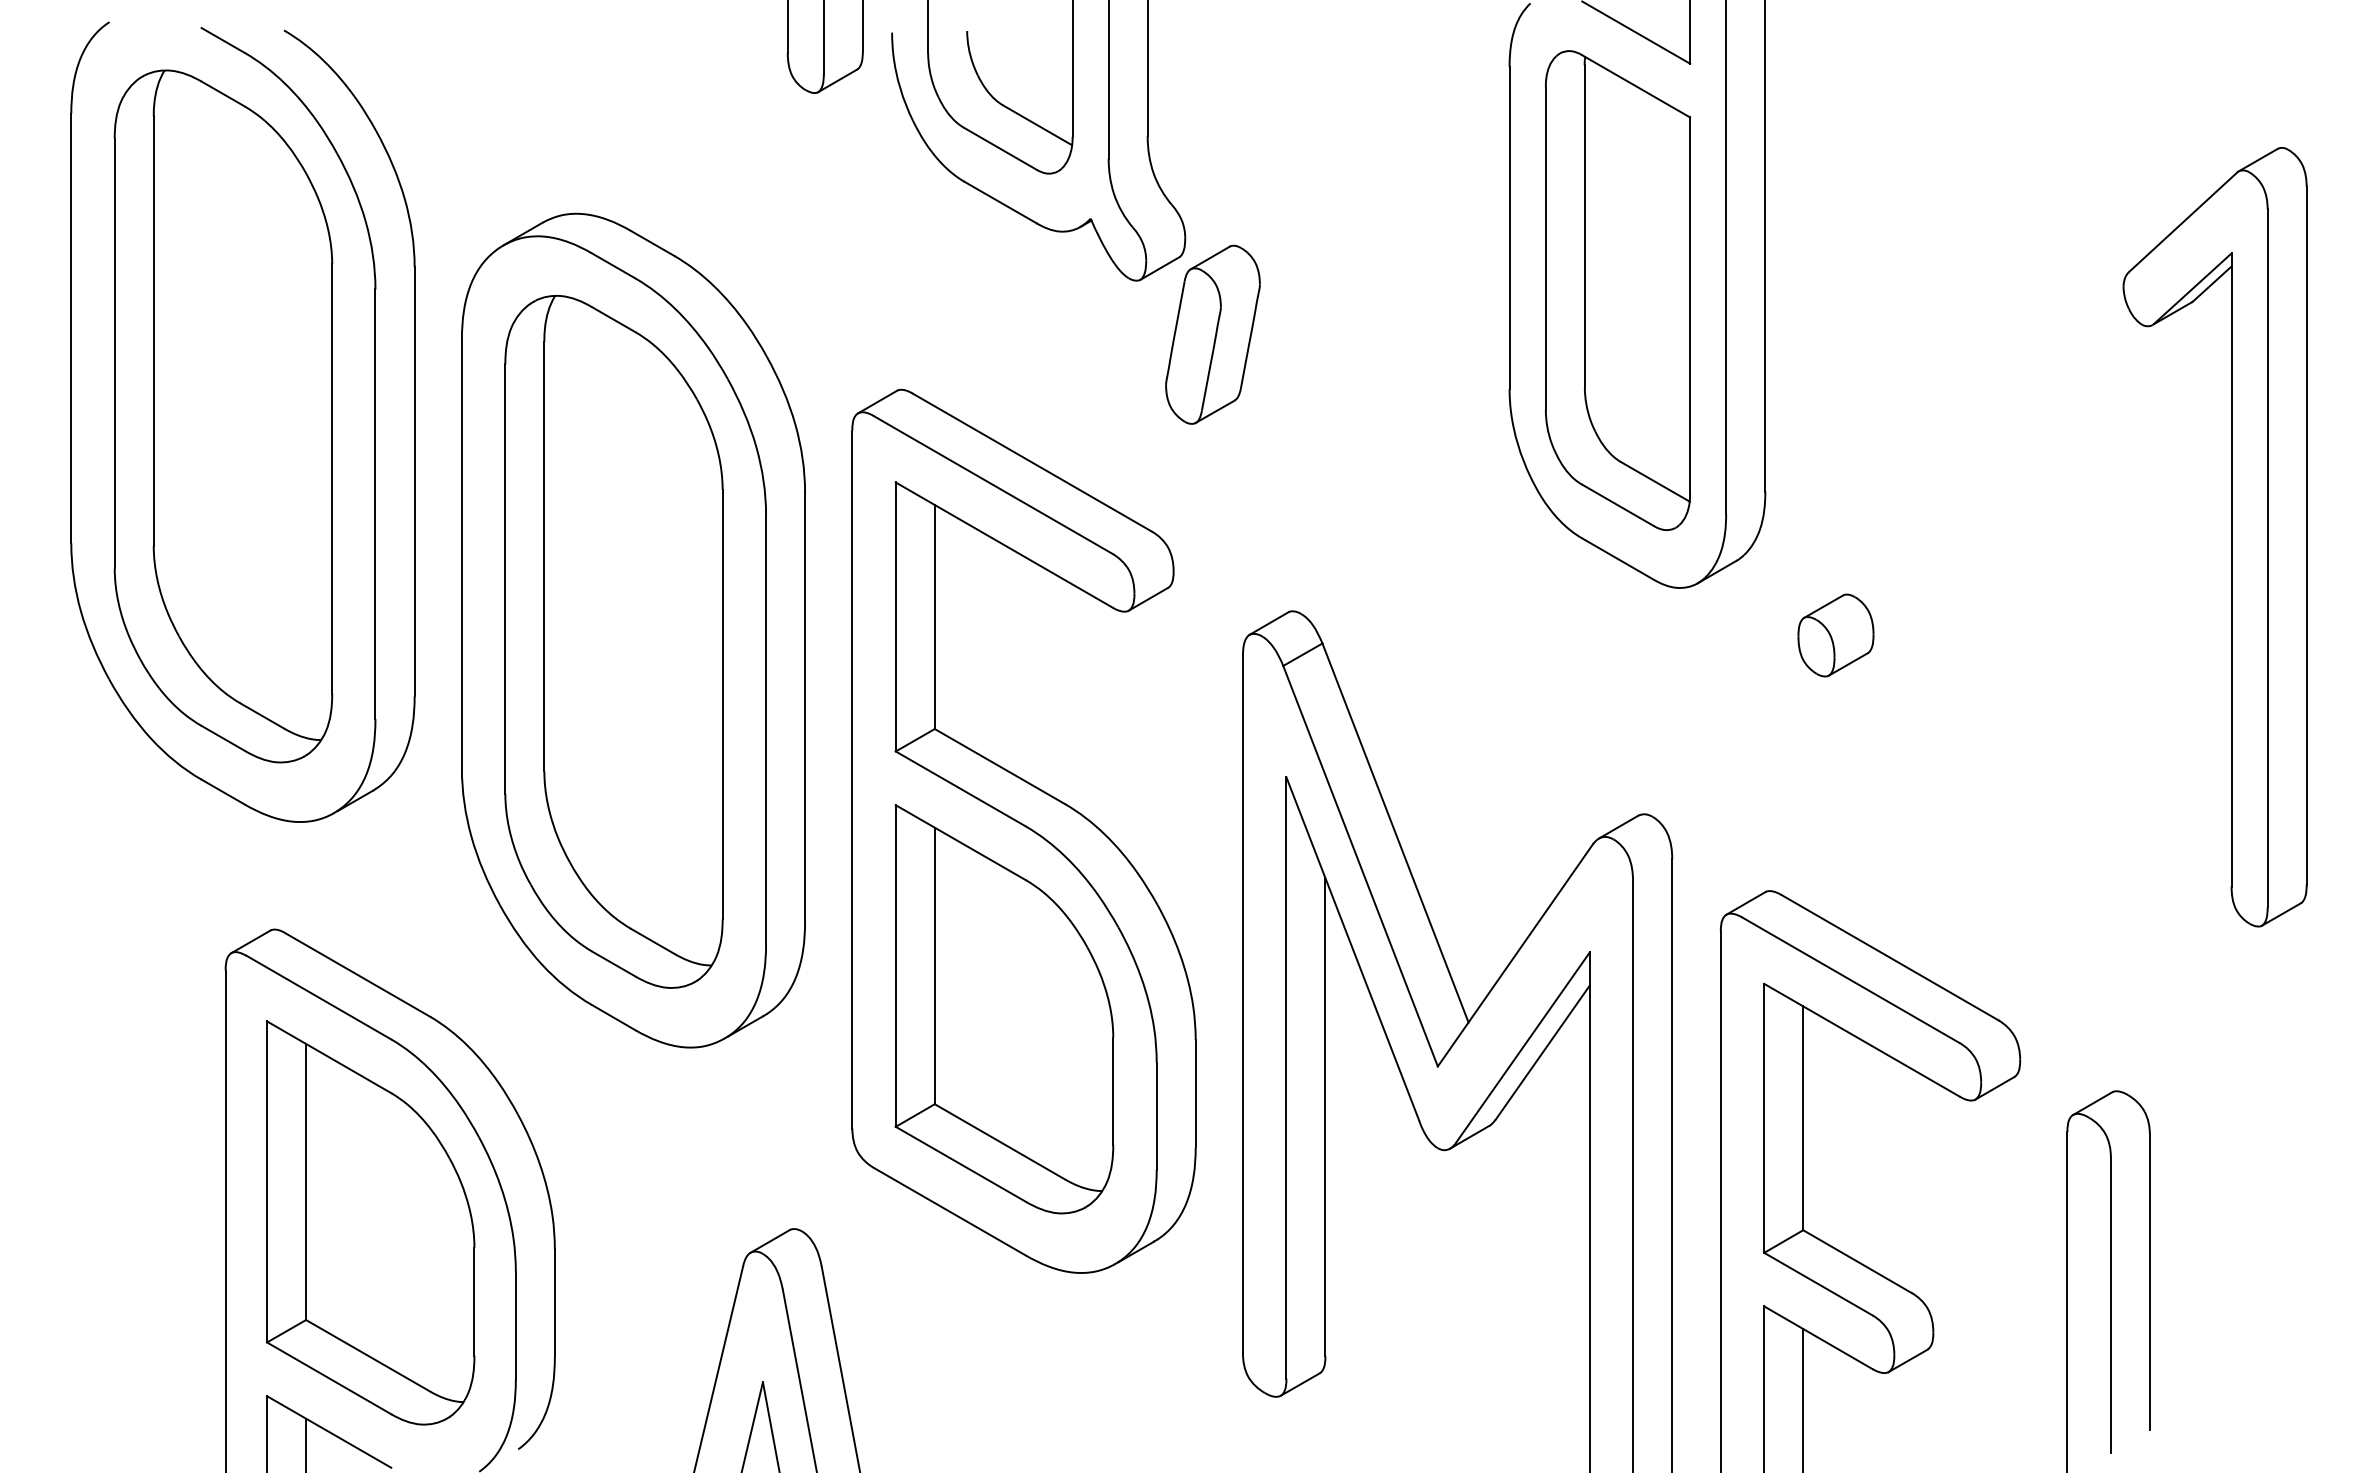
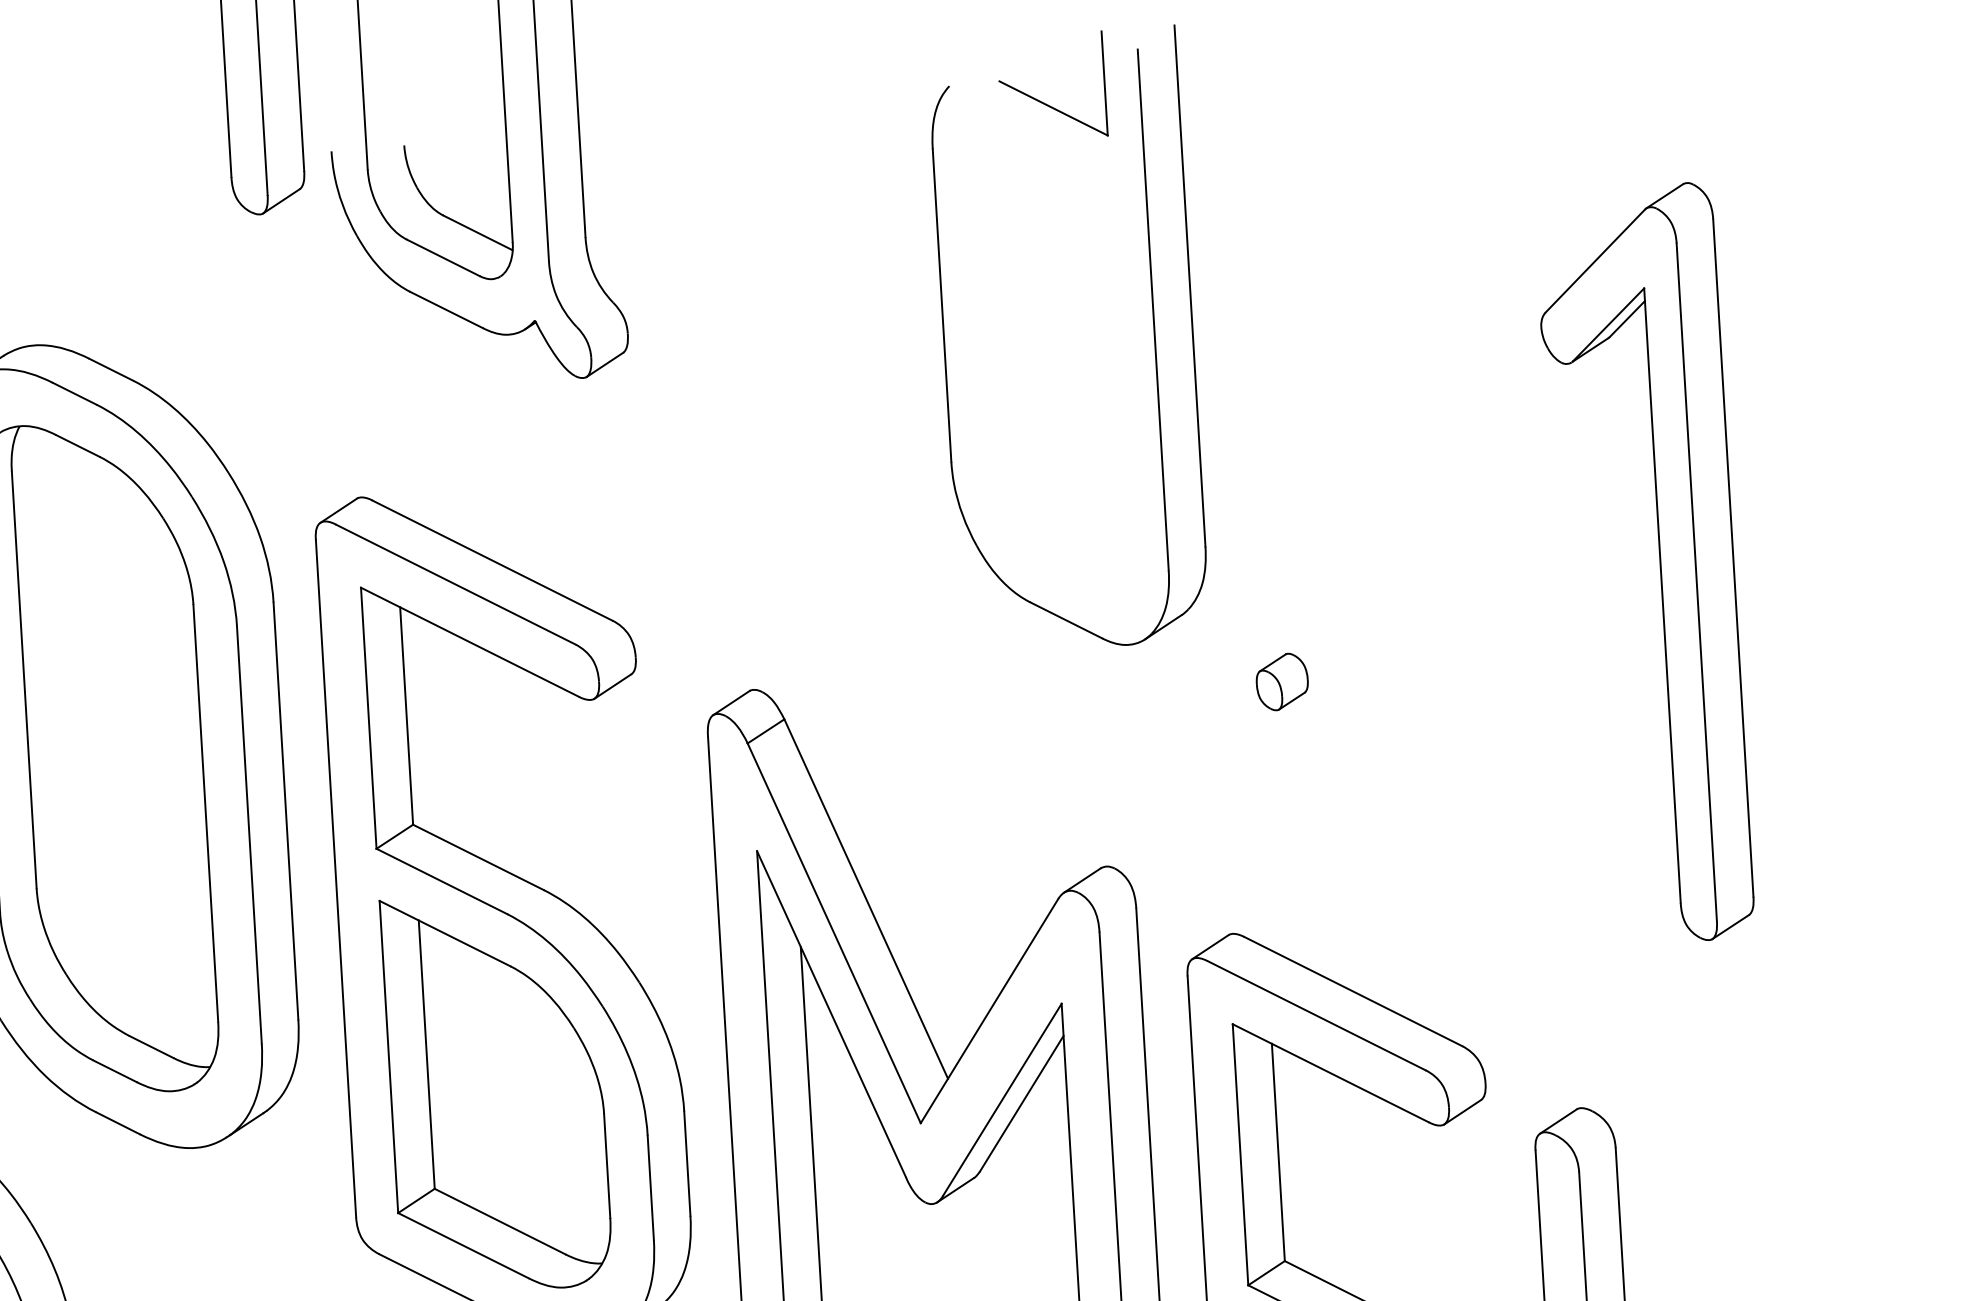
part: (1618, 290) -> (1051, 359), removed
part: (1212, 334) -> (659, 425), removed
part: (1835, 635) -> (1281, 682), size x0.7

